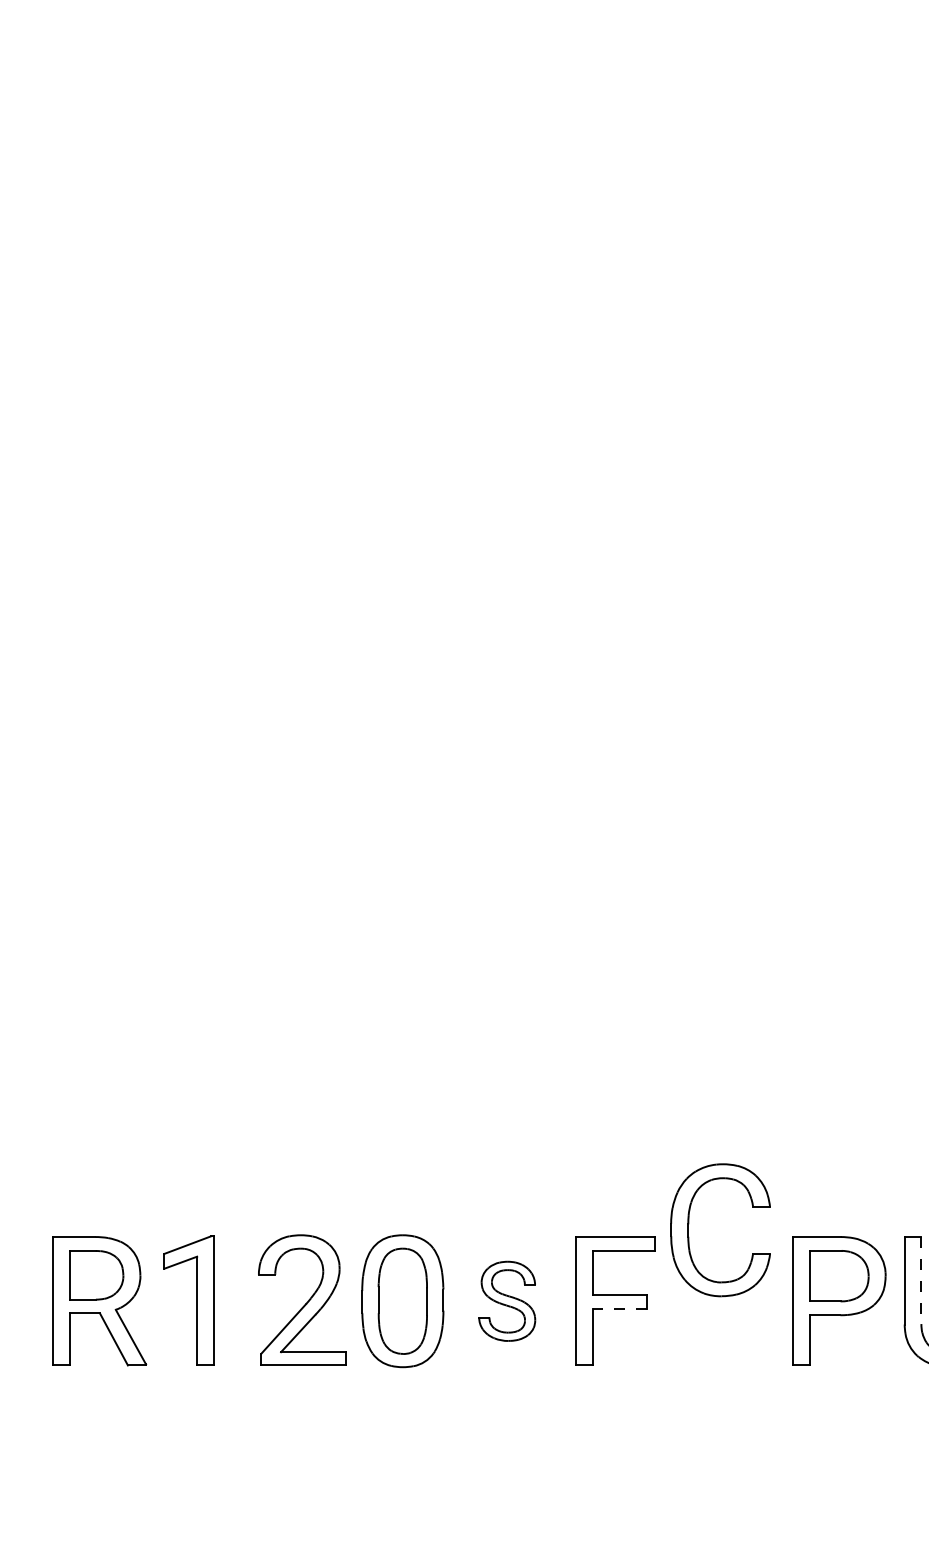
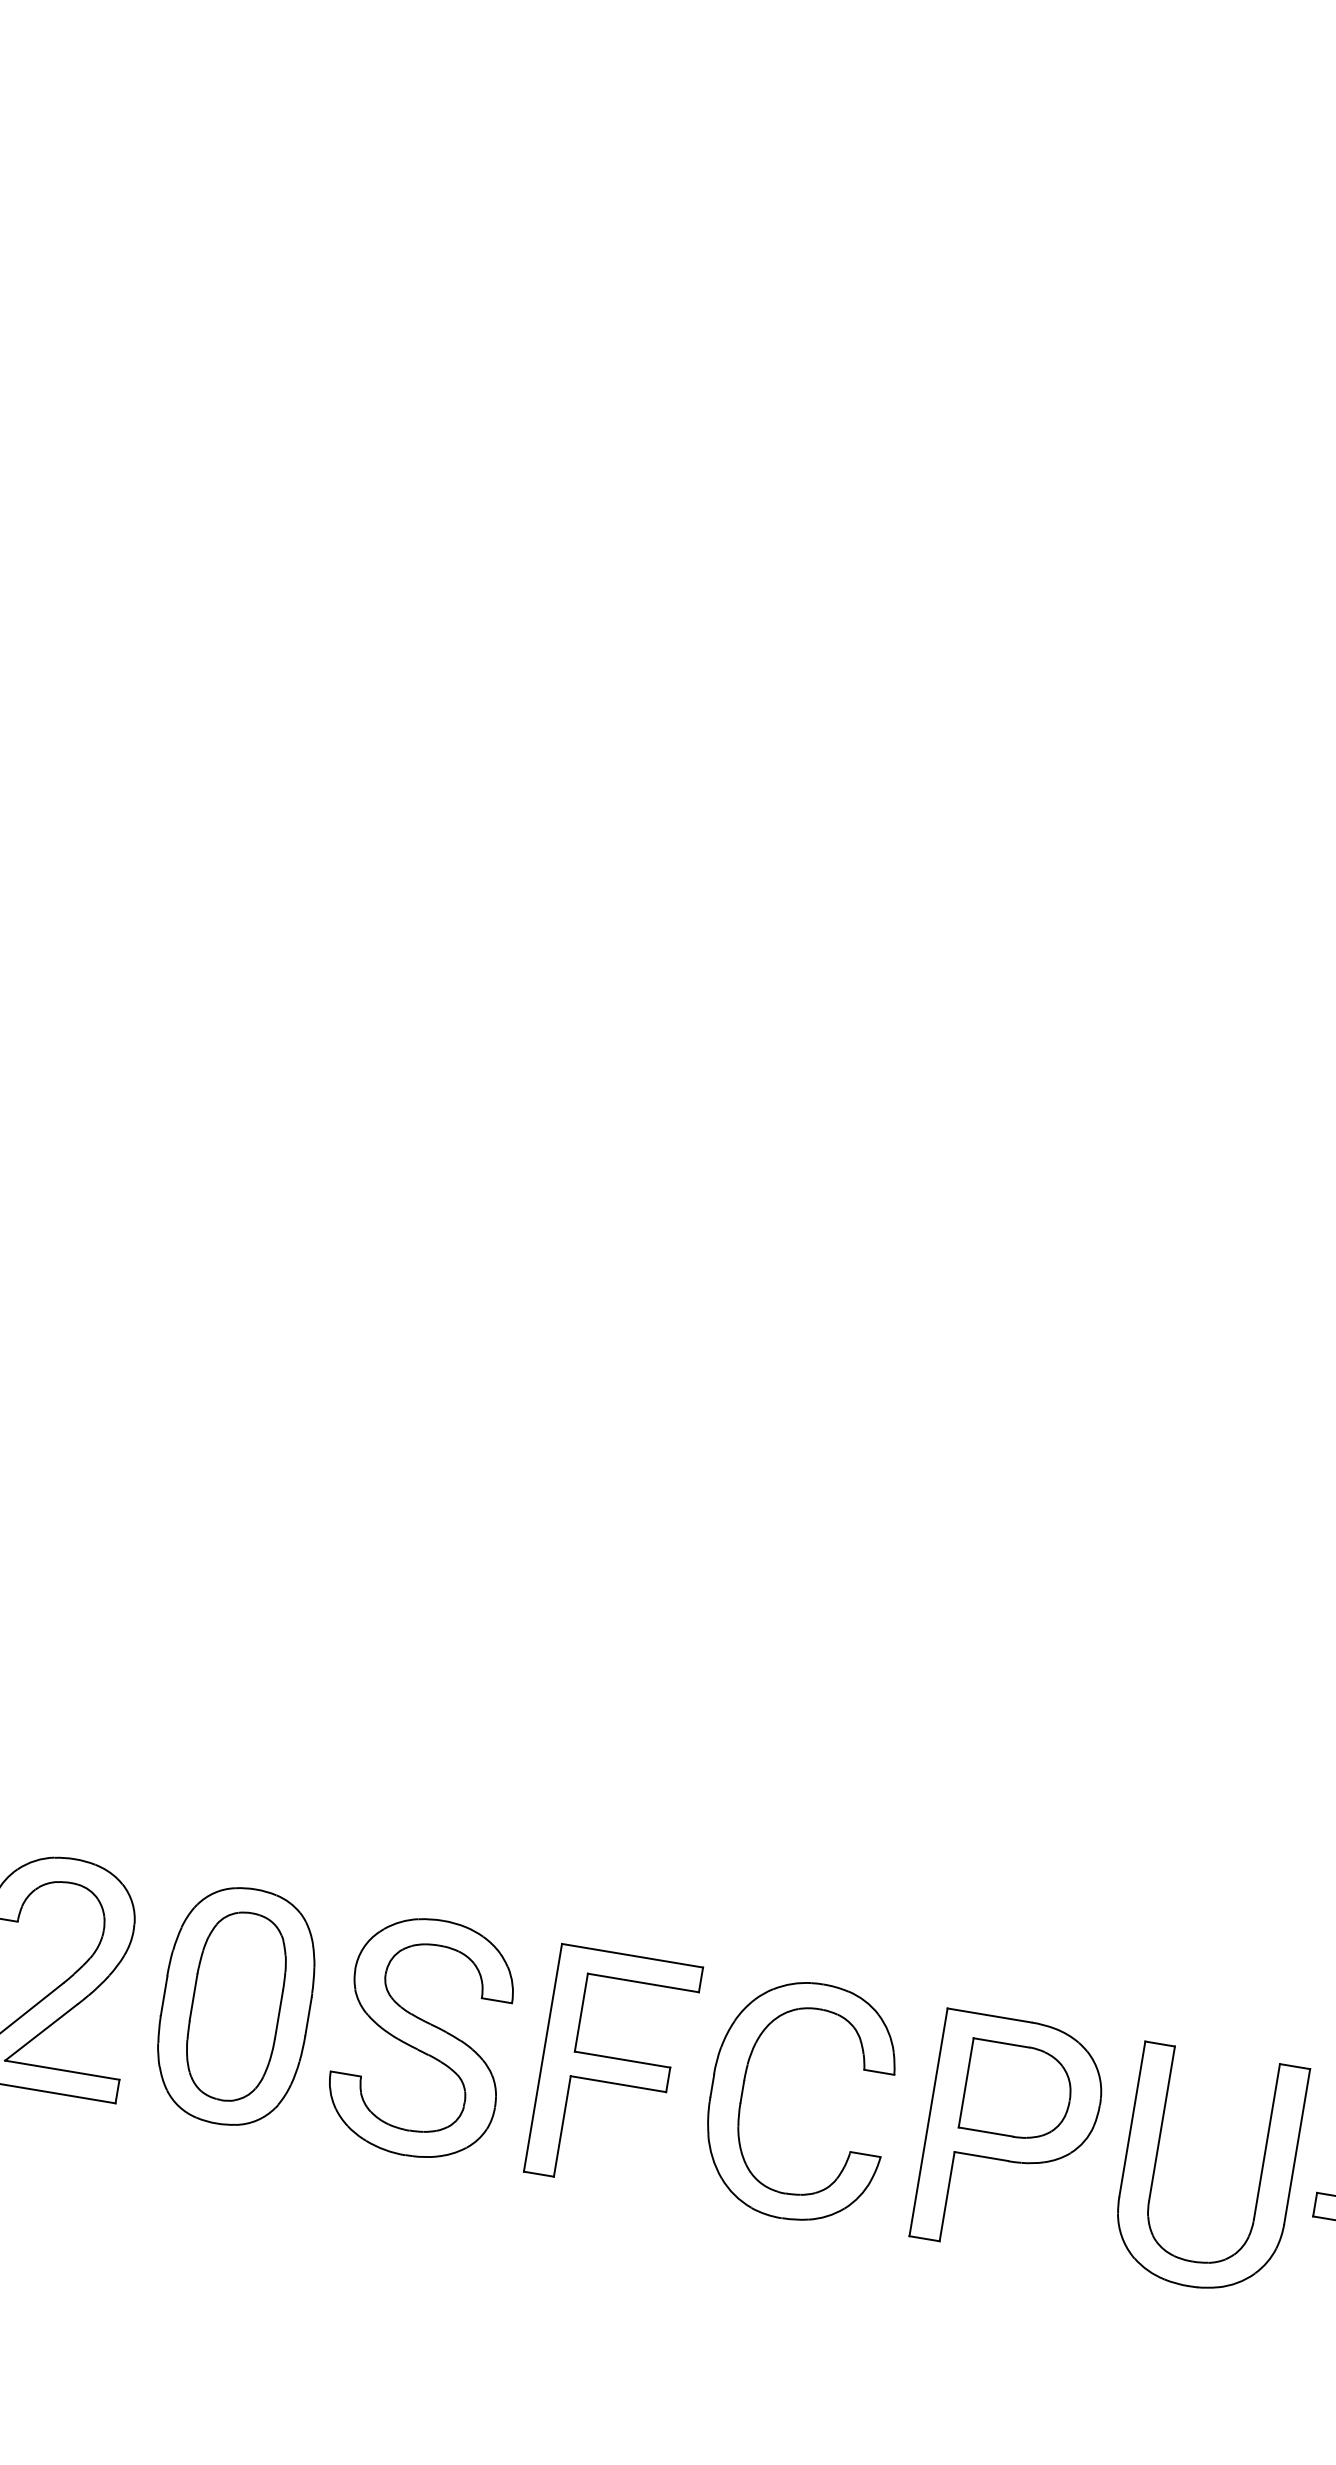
part: (689, 1223) -> (746, 2079), moved
line: (921, 1280) -> (1162, 2123), dashed -> solid
part: (506, 1301) -> (419, 2037), size x1.67
line: (619, 1308) -> (618, 2083), dashed -> solid

